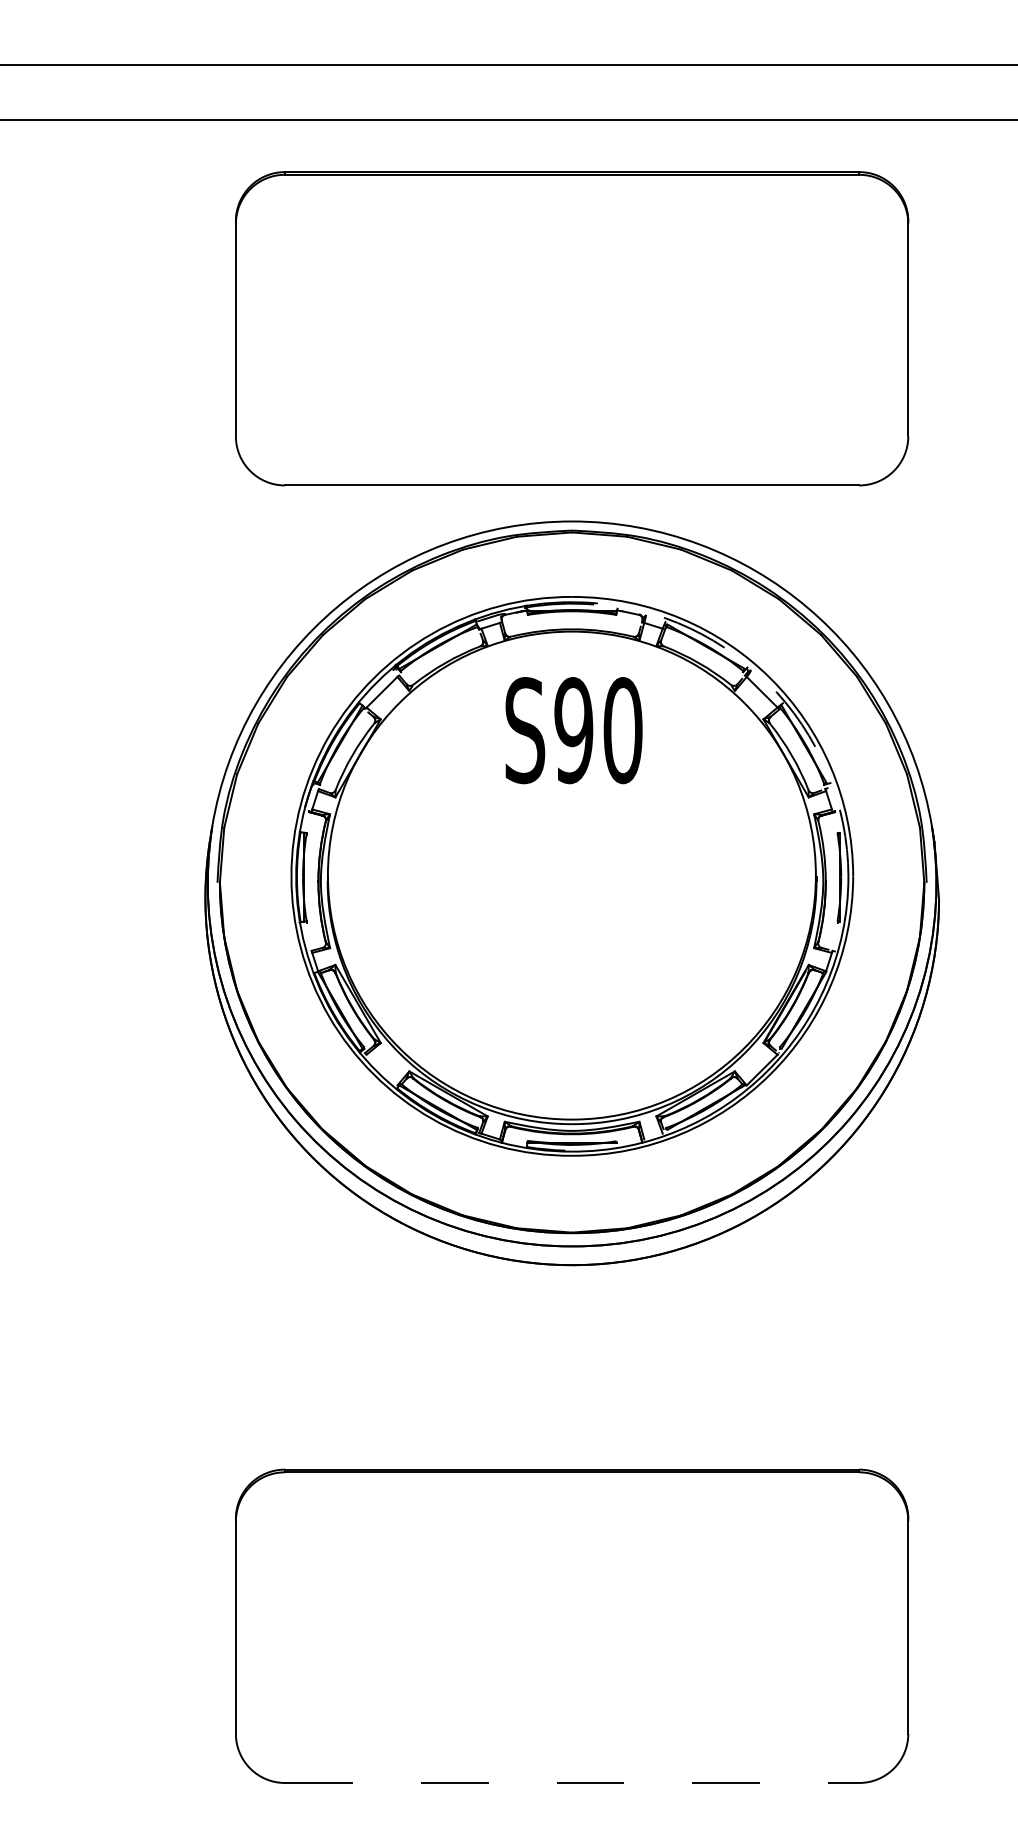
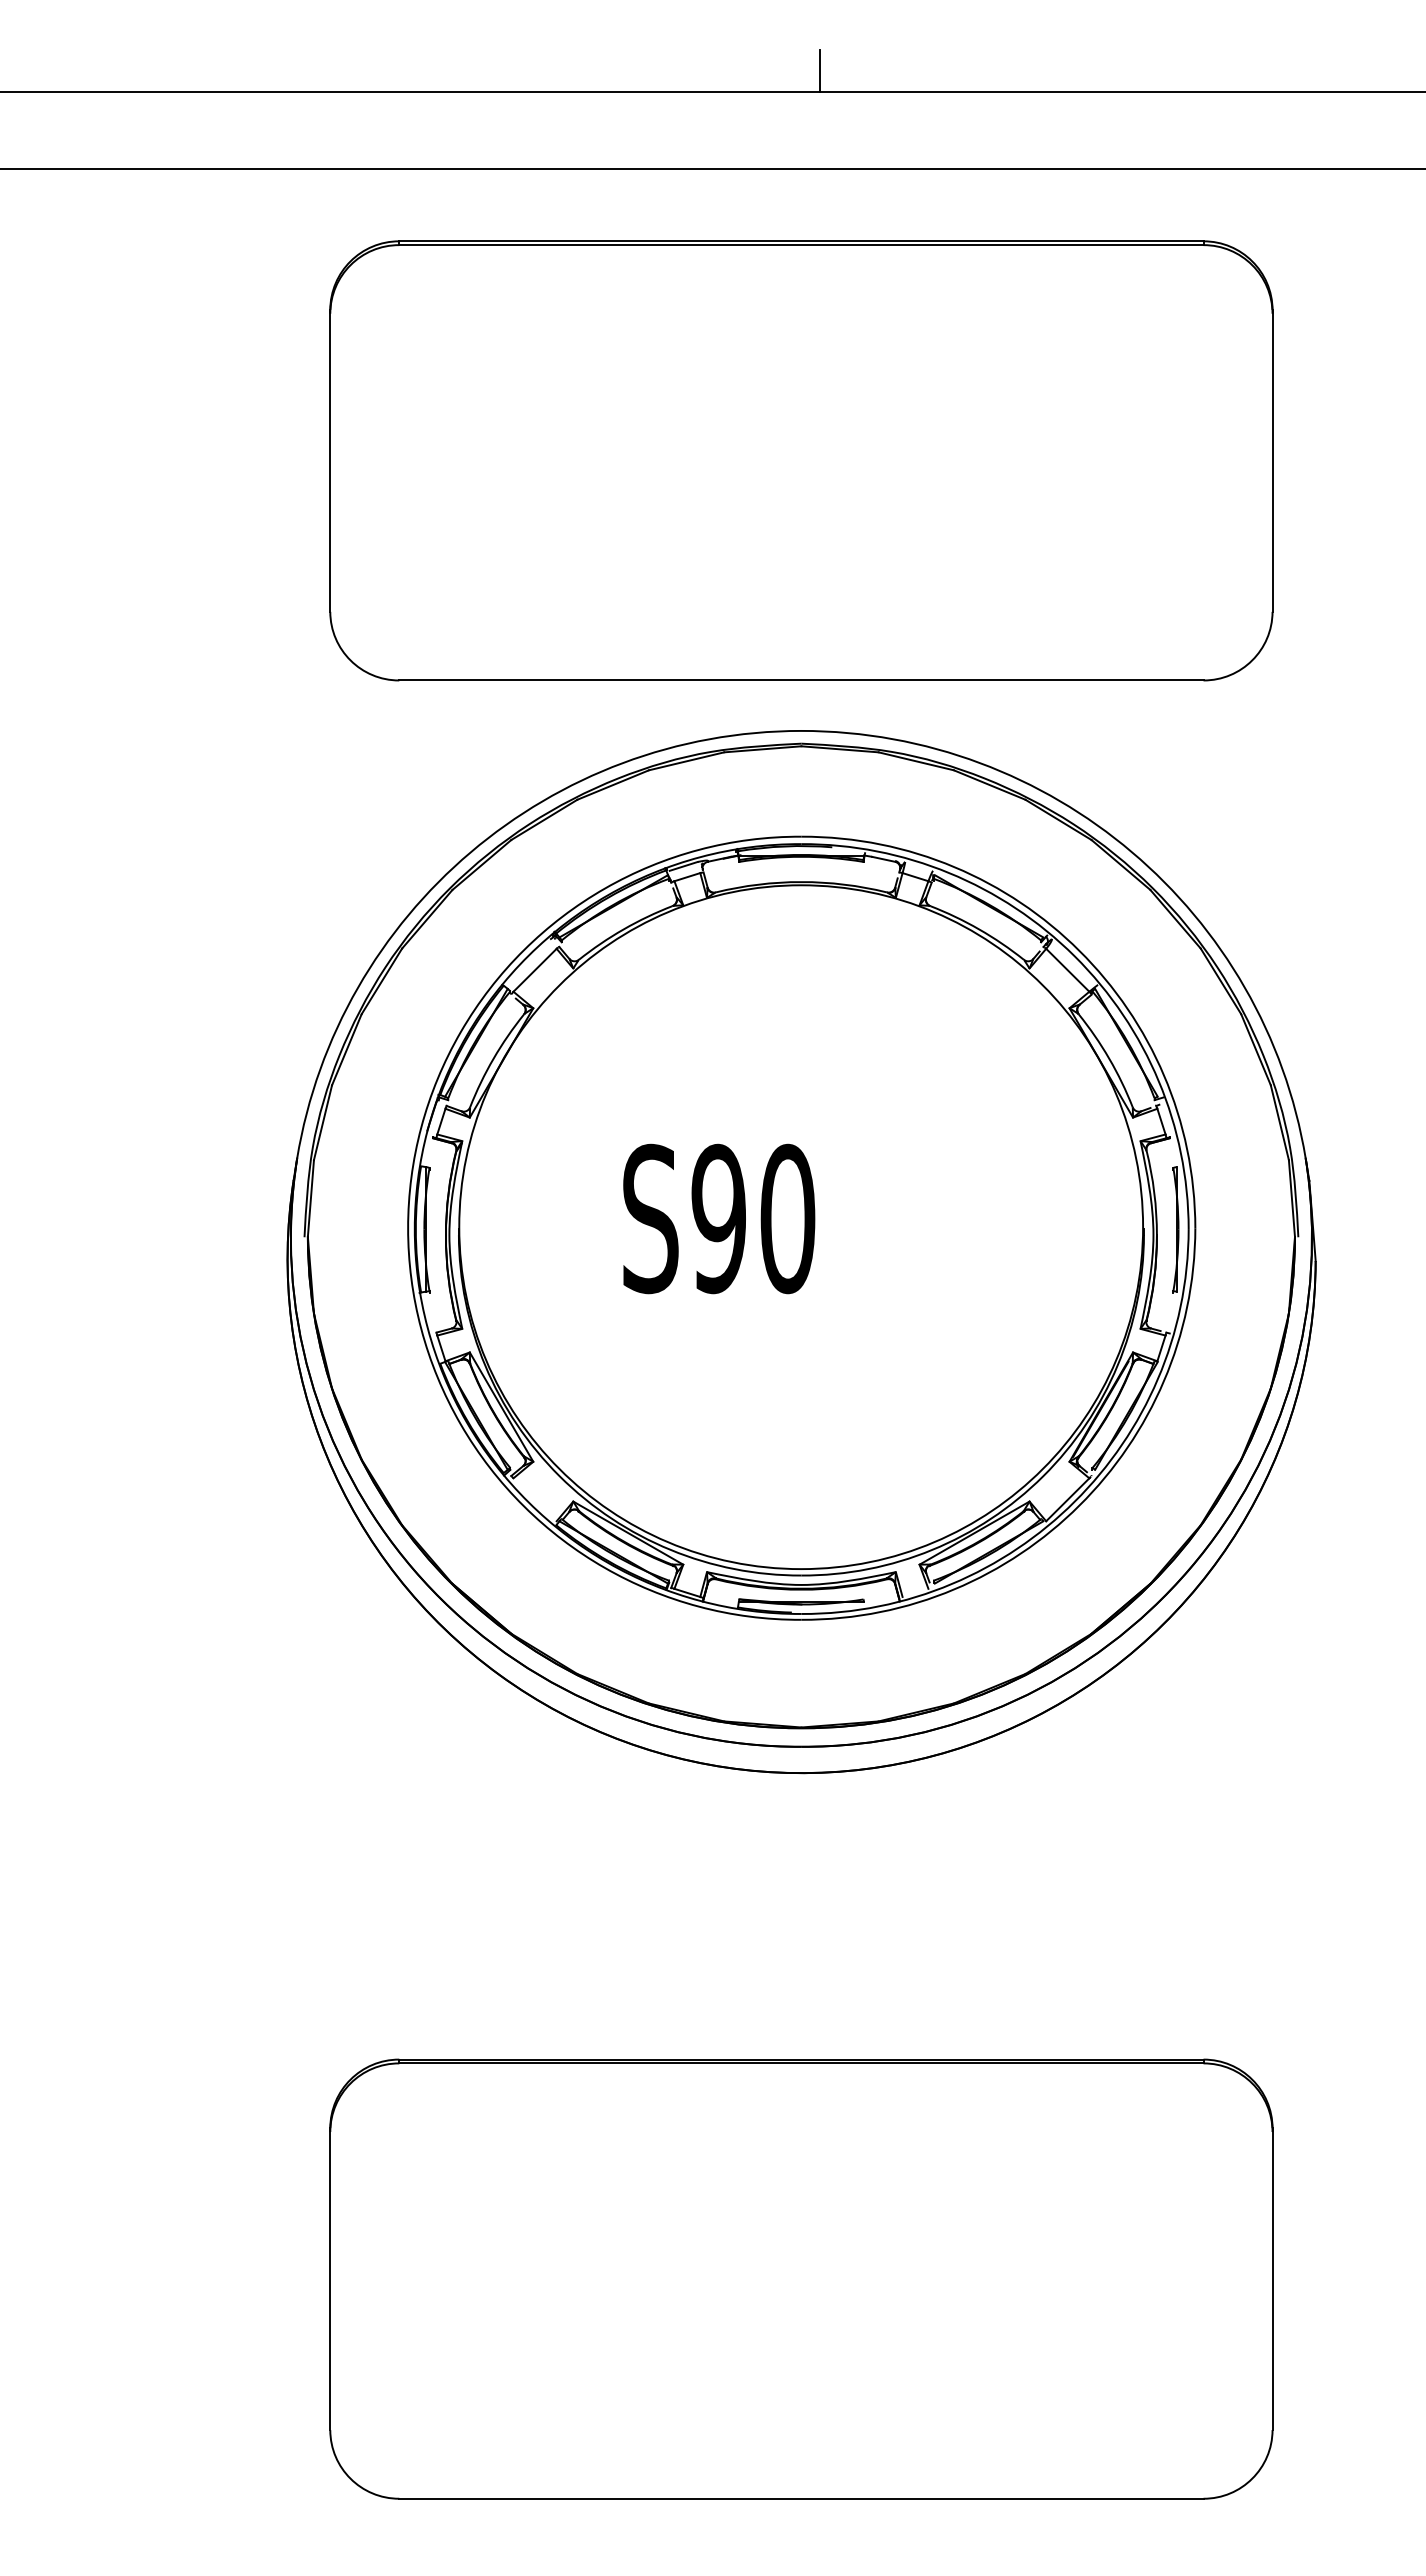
line: (585, 50) -> (820, 70), added
arc: (766, 682) -> (1074, 956), dashed -> solid
text: (574, 730) -> (719, 1218), moved
line: (572, 1782) -> (801, 2498), dashed -> solid

